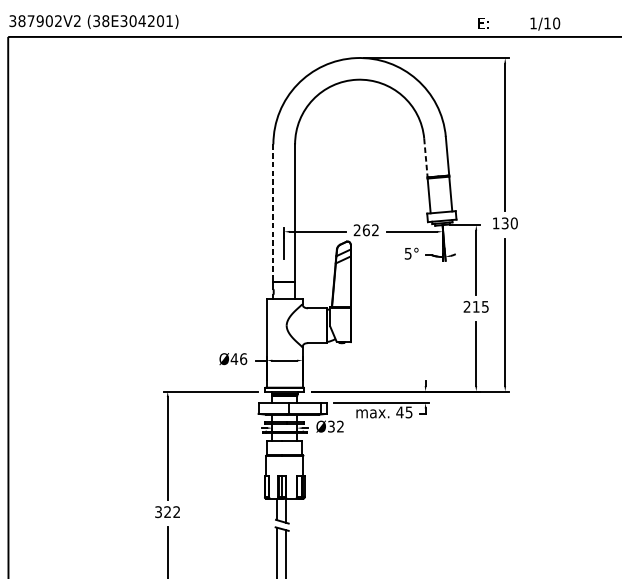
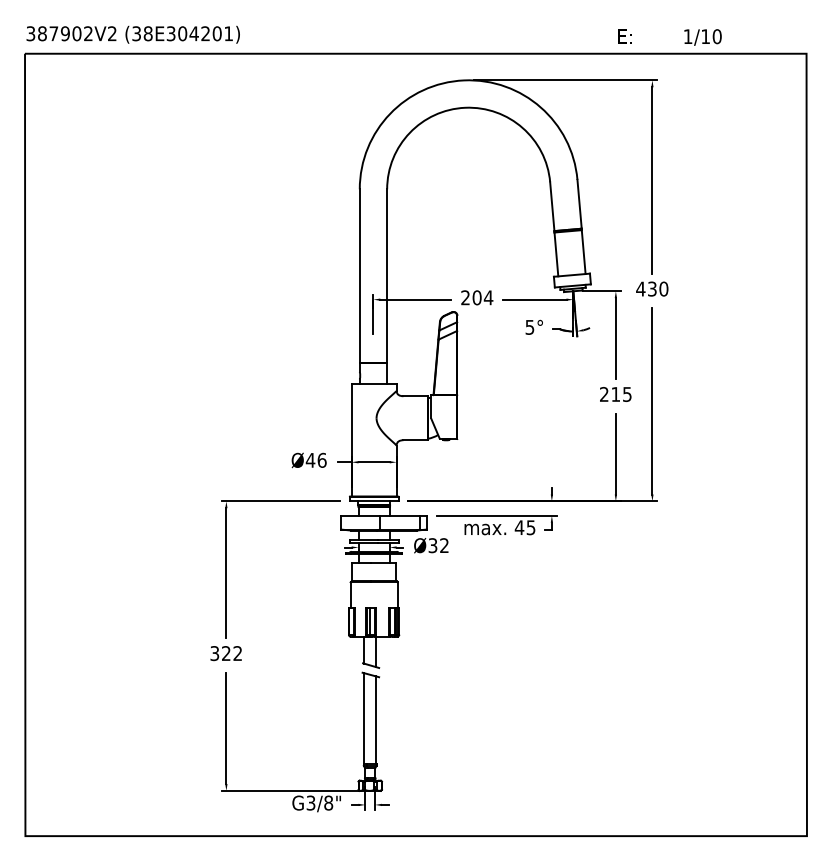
line: (426, 157) -> (552, 206), dashed -> solid
line: (273, 213) -> (359, 276), dashed -> solid
text: (495, 222) -> (640, 288), 130 -> 430
text: (370, 230) -> (482, 297), 262 -> 204

